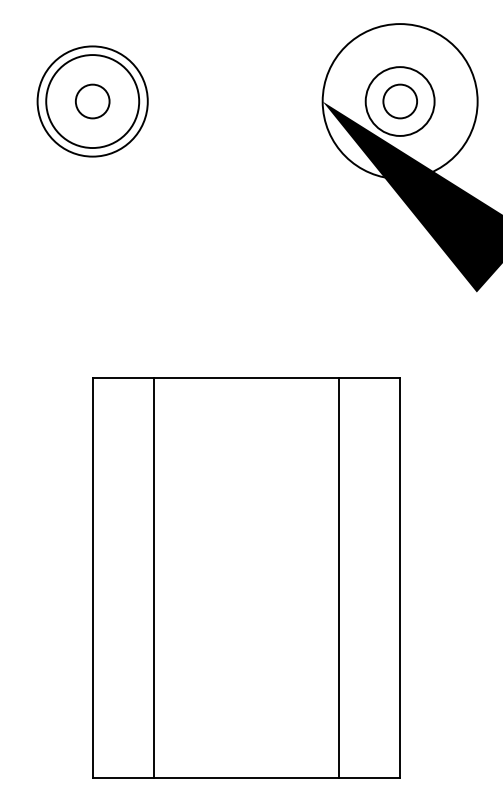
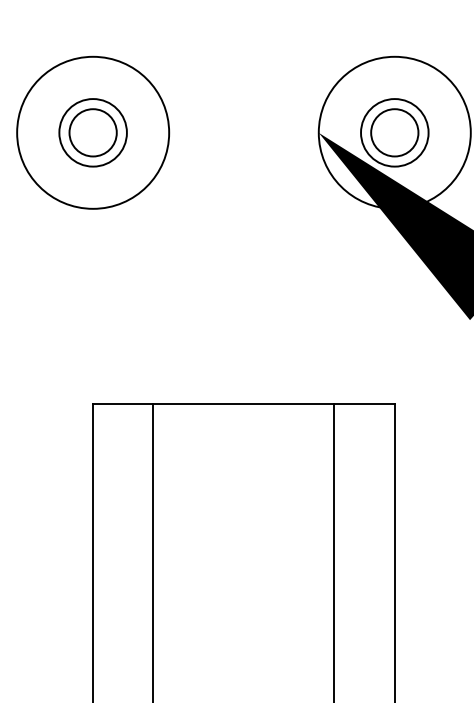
circle: (92, 101) -> (92, 132), size x0.62
circle: (92, 101) -> (92, 132), size x1.43
circle: (92, 101) -> (92, 132), size x1.67
circle: (400, 101) -> (395, 132), size x1.43

